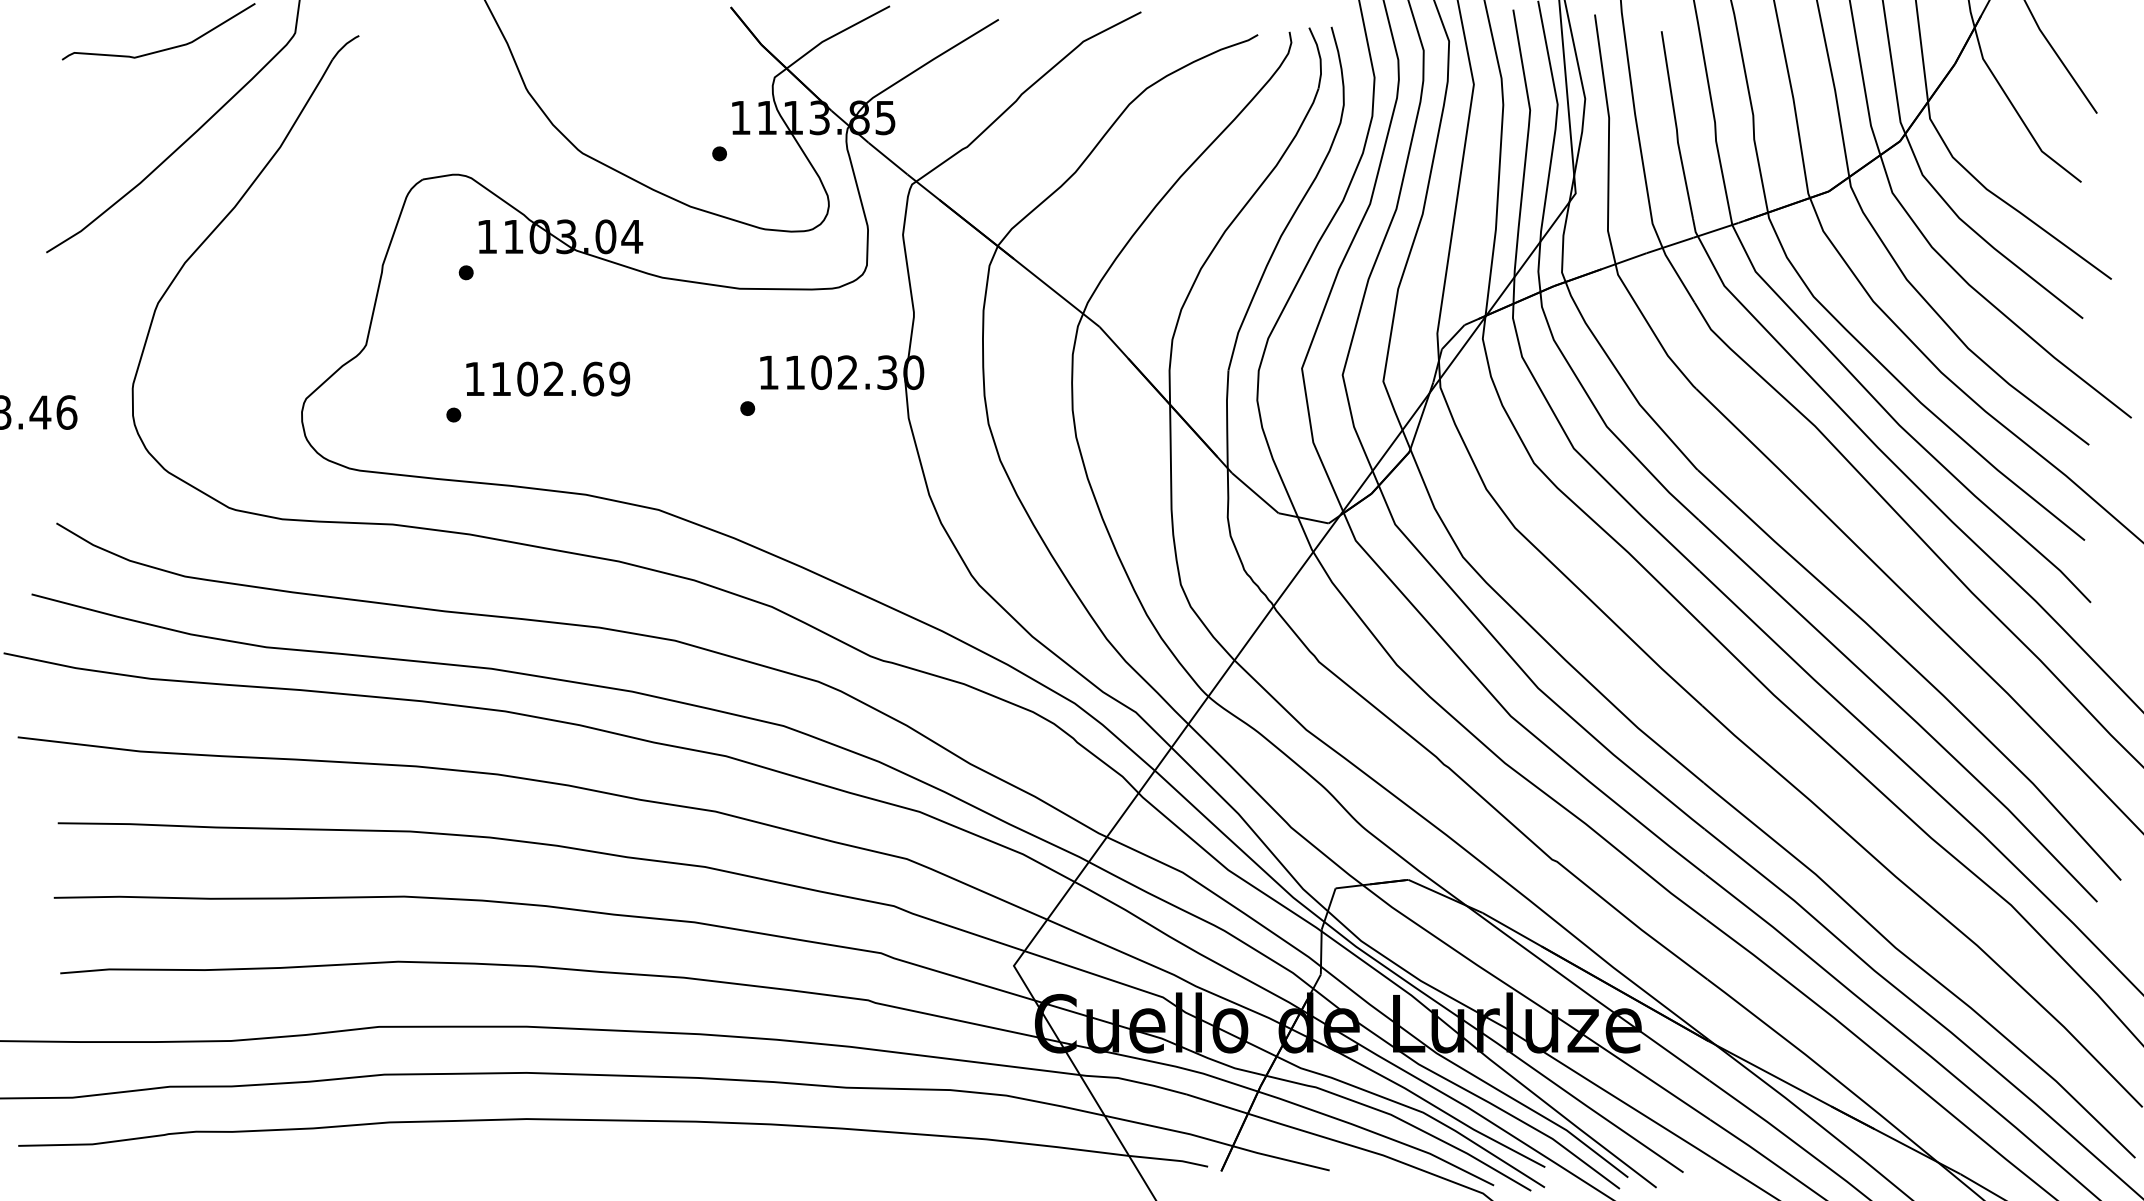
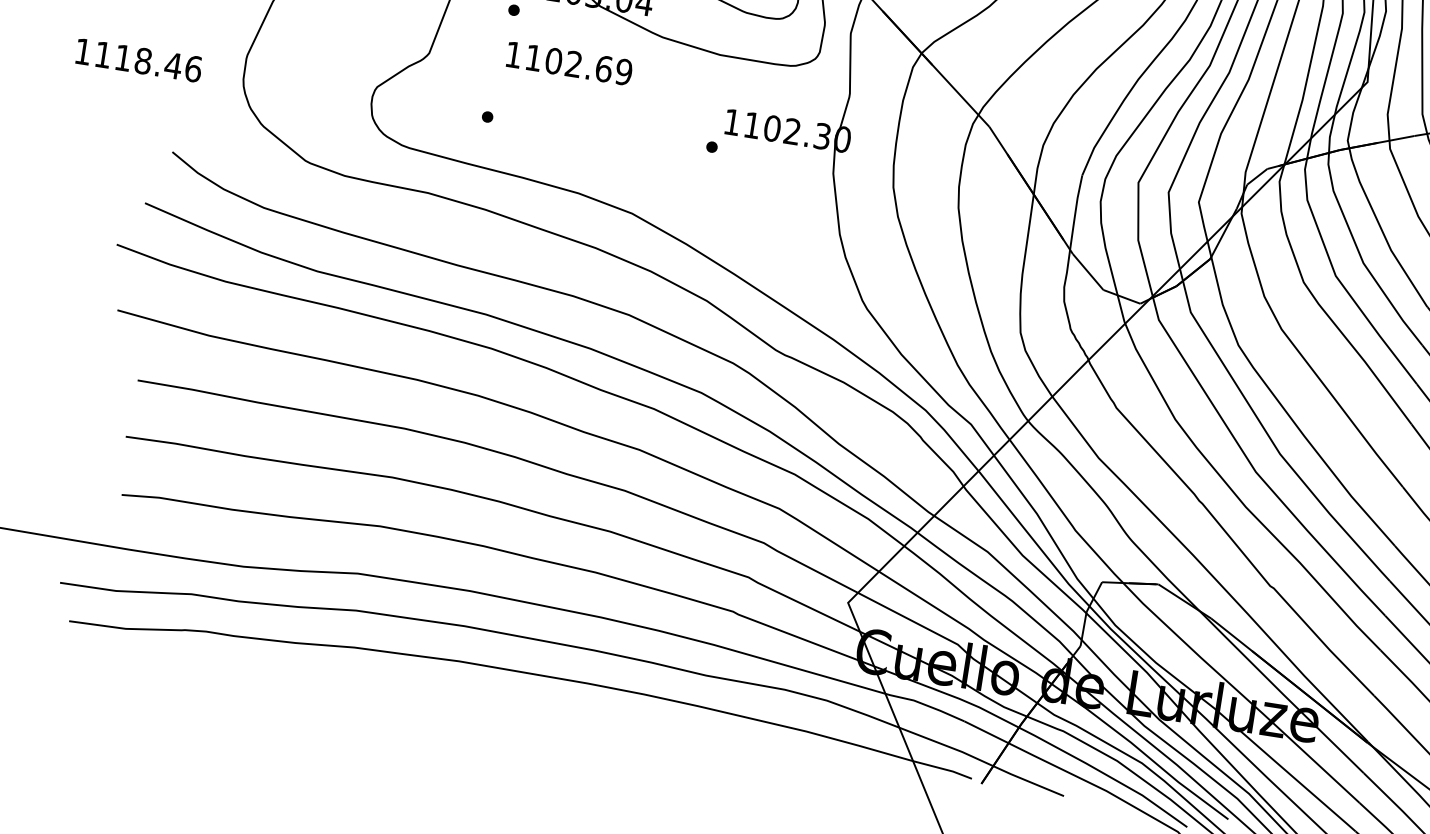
text: (548, 378) -> (569, 63), moved

